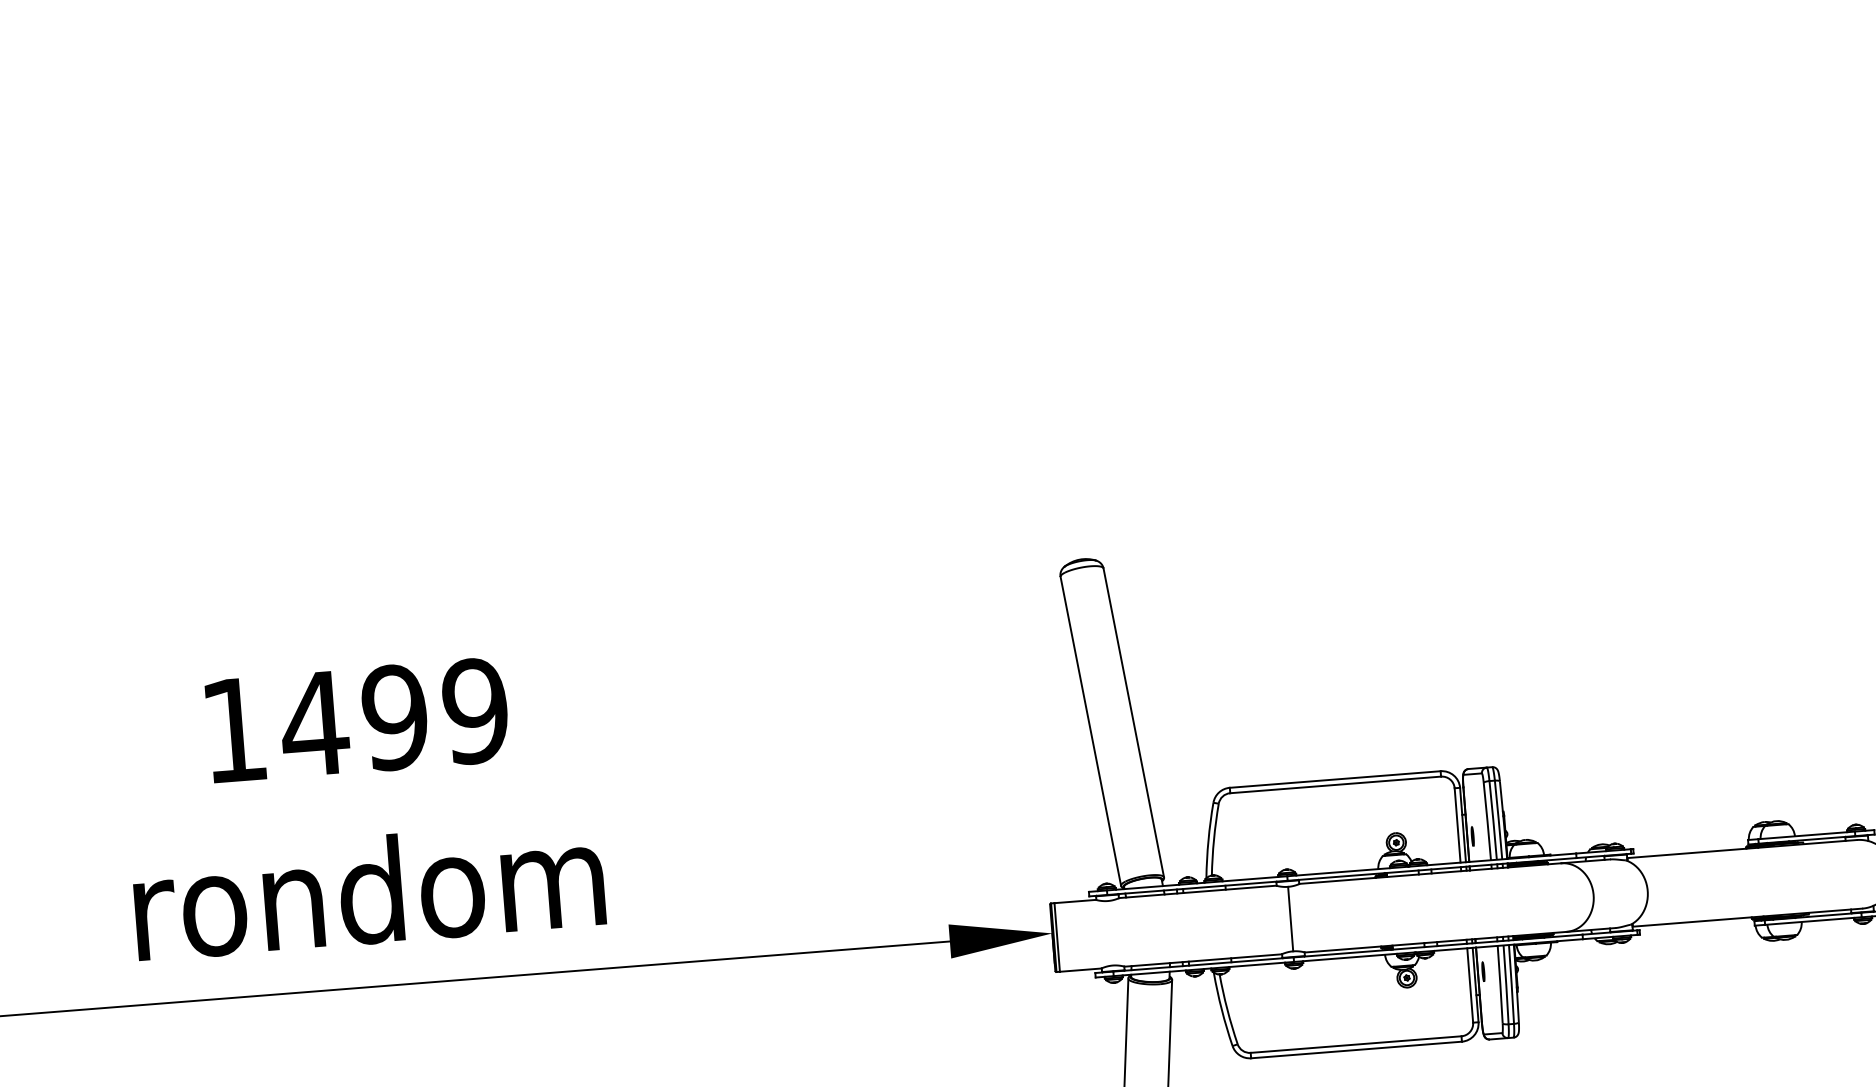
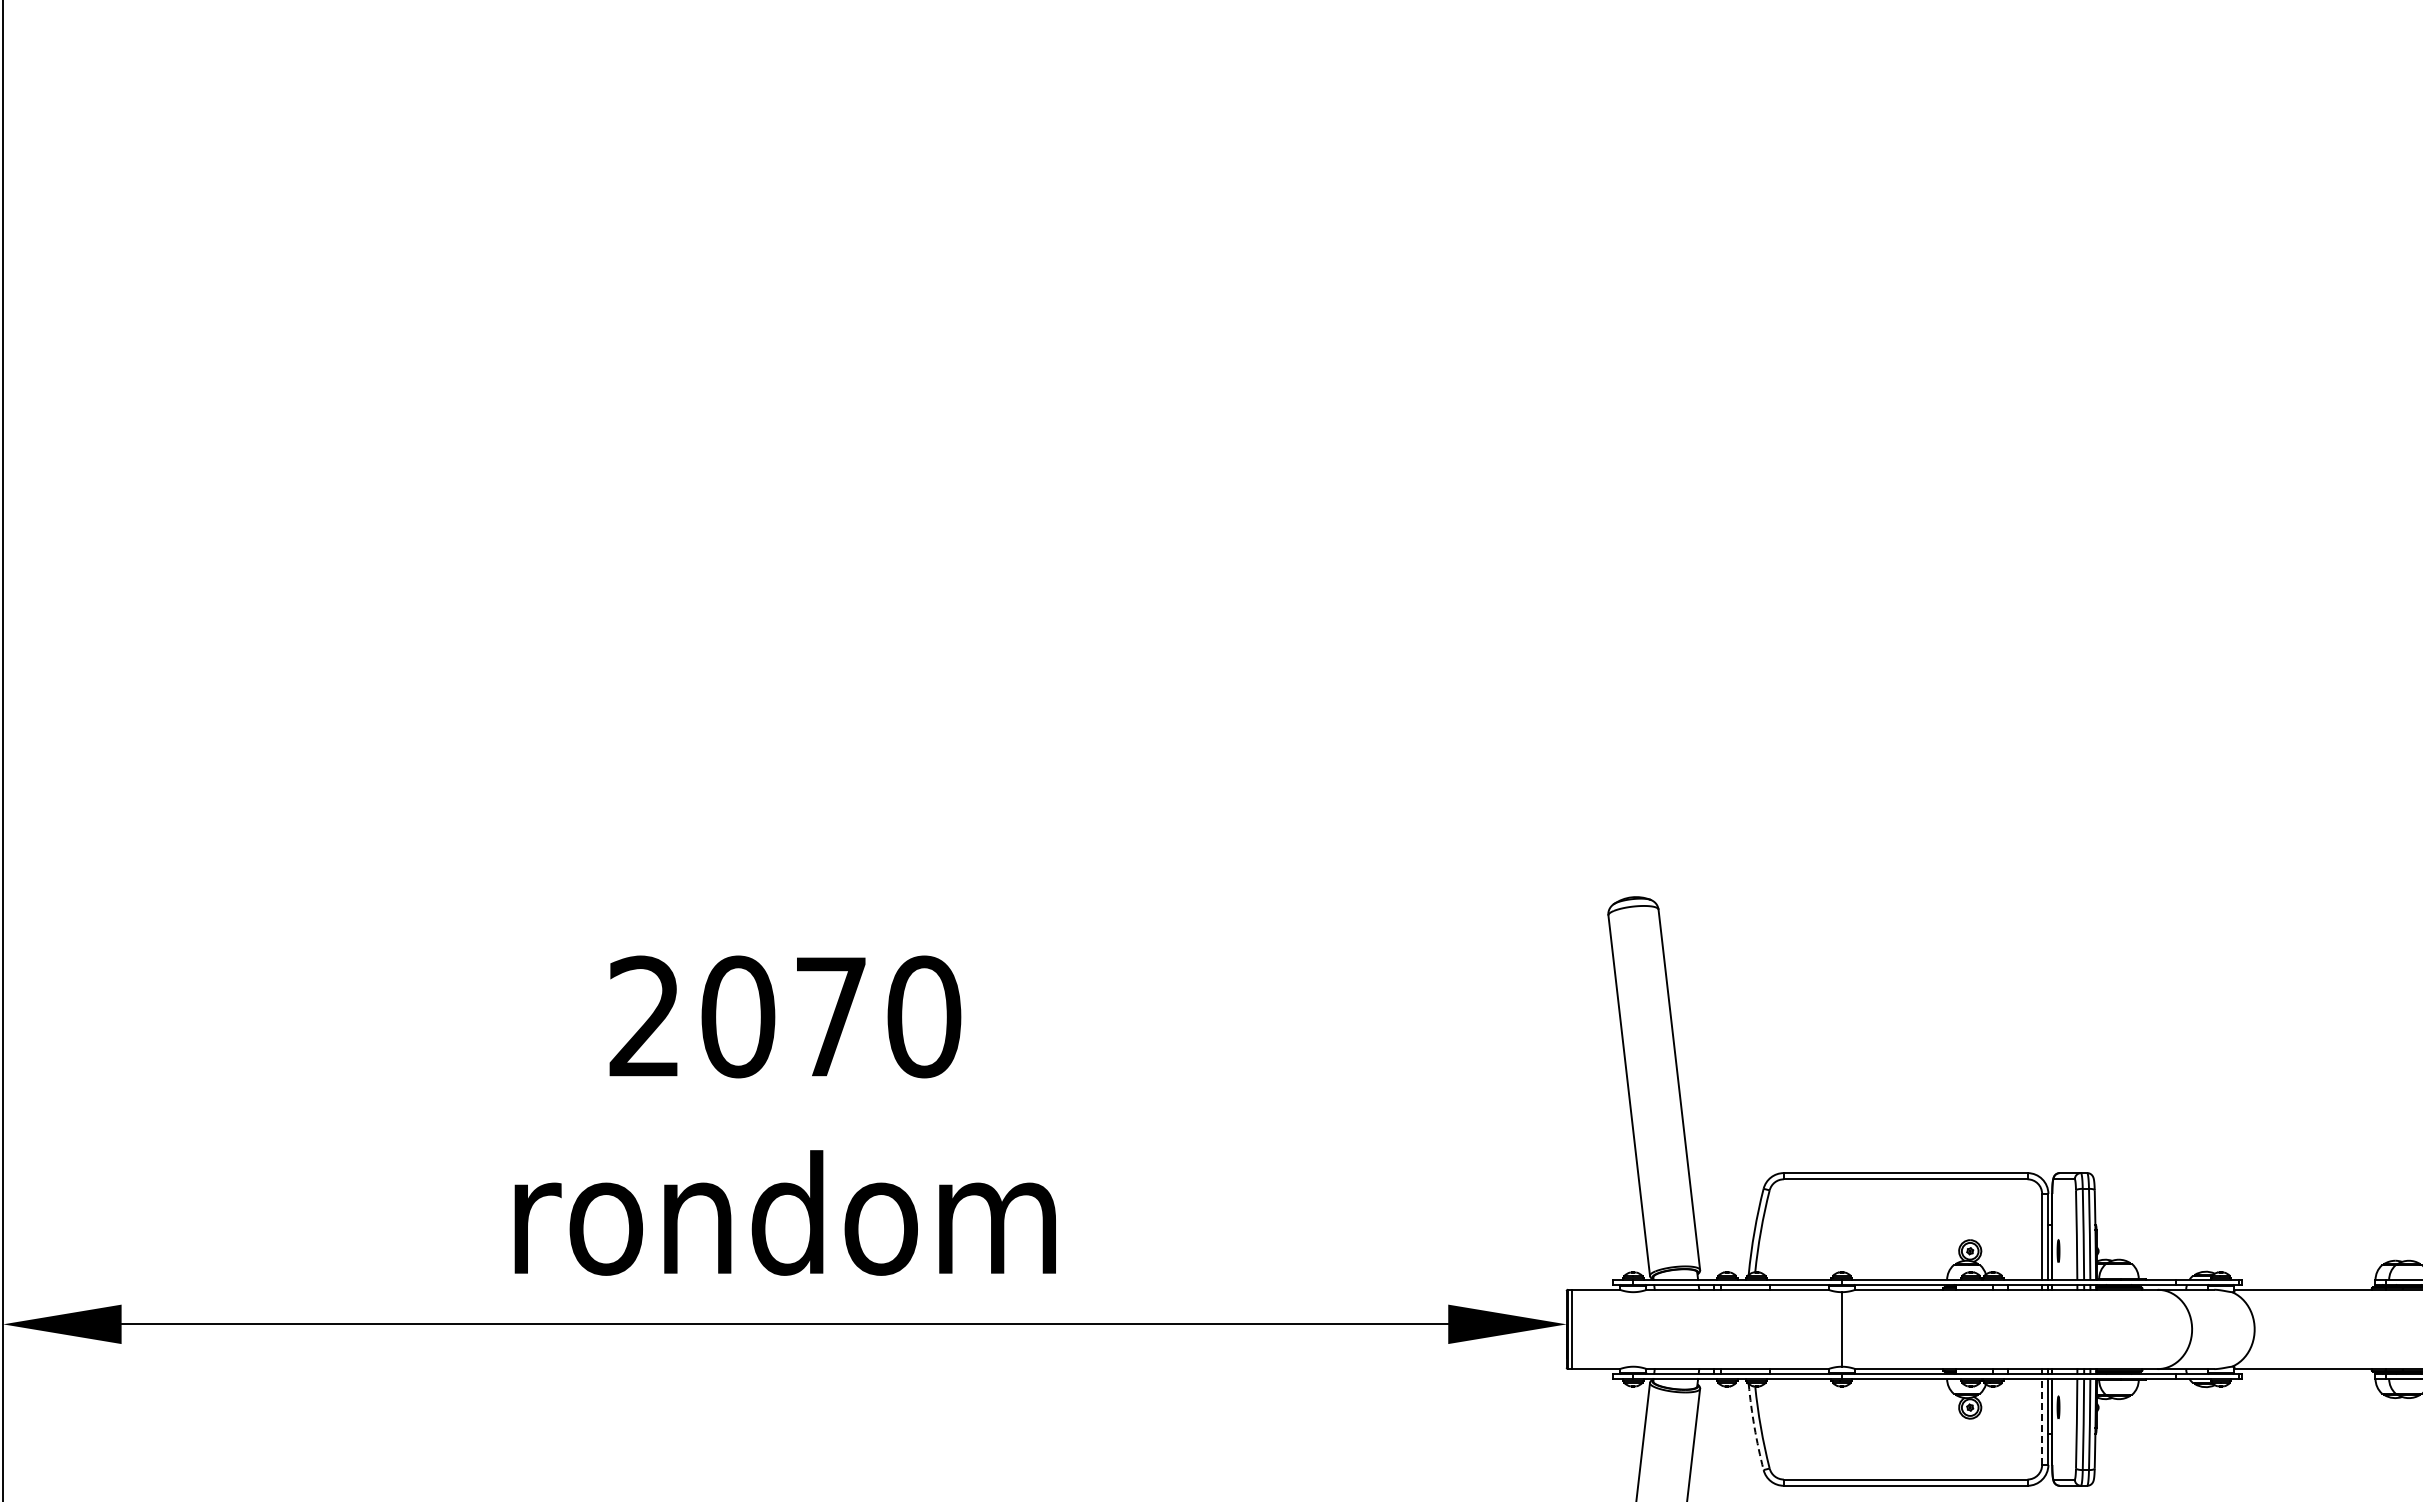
text: (355, 720) -> (785, 1016), 1499 -> 2070
line: (1470, 985) -> (2042, 1421), solid -> dashed
arc: (1221, 1009) -> (1754, 1427), solid -> dashed

